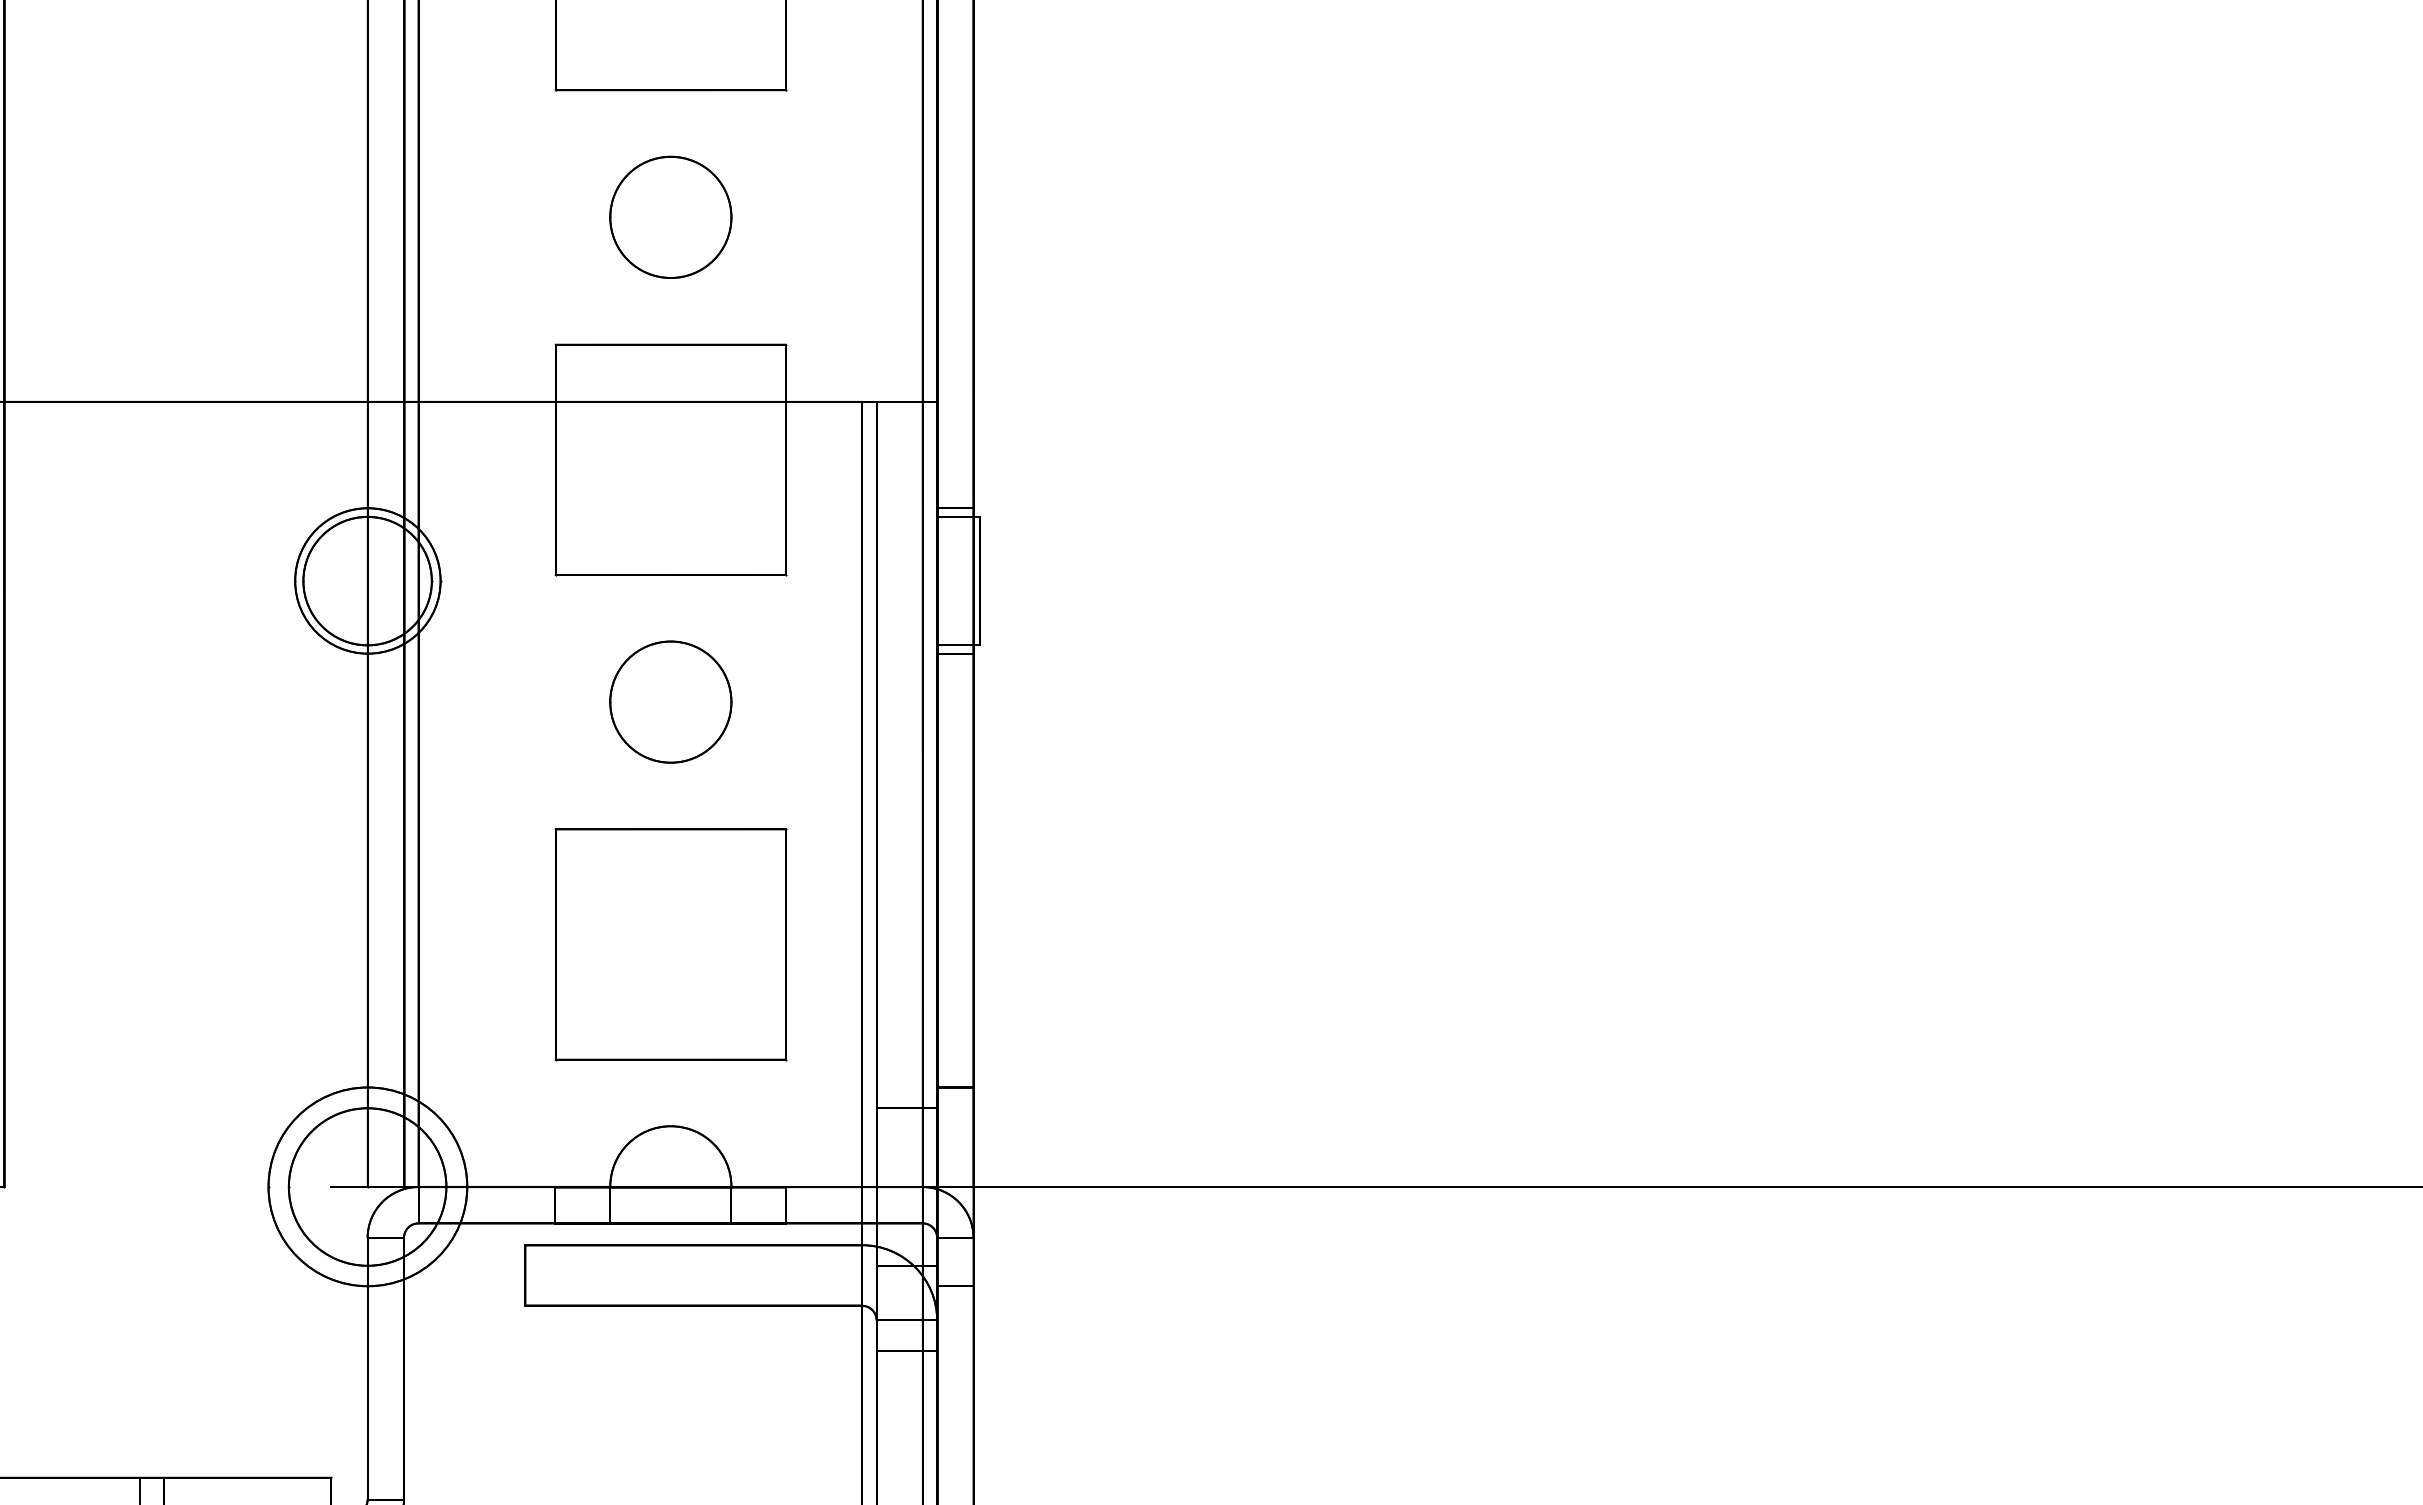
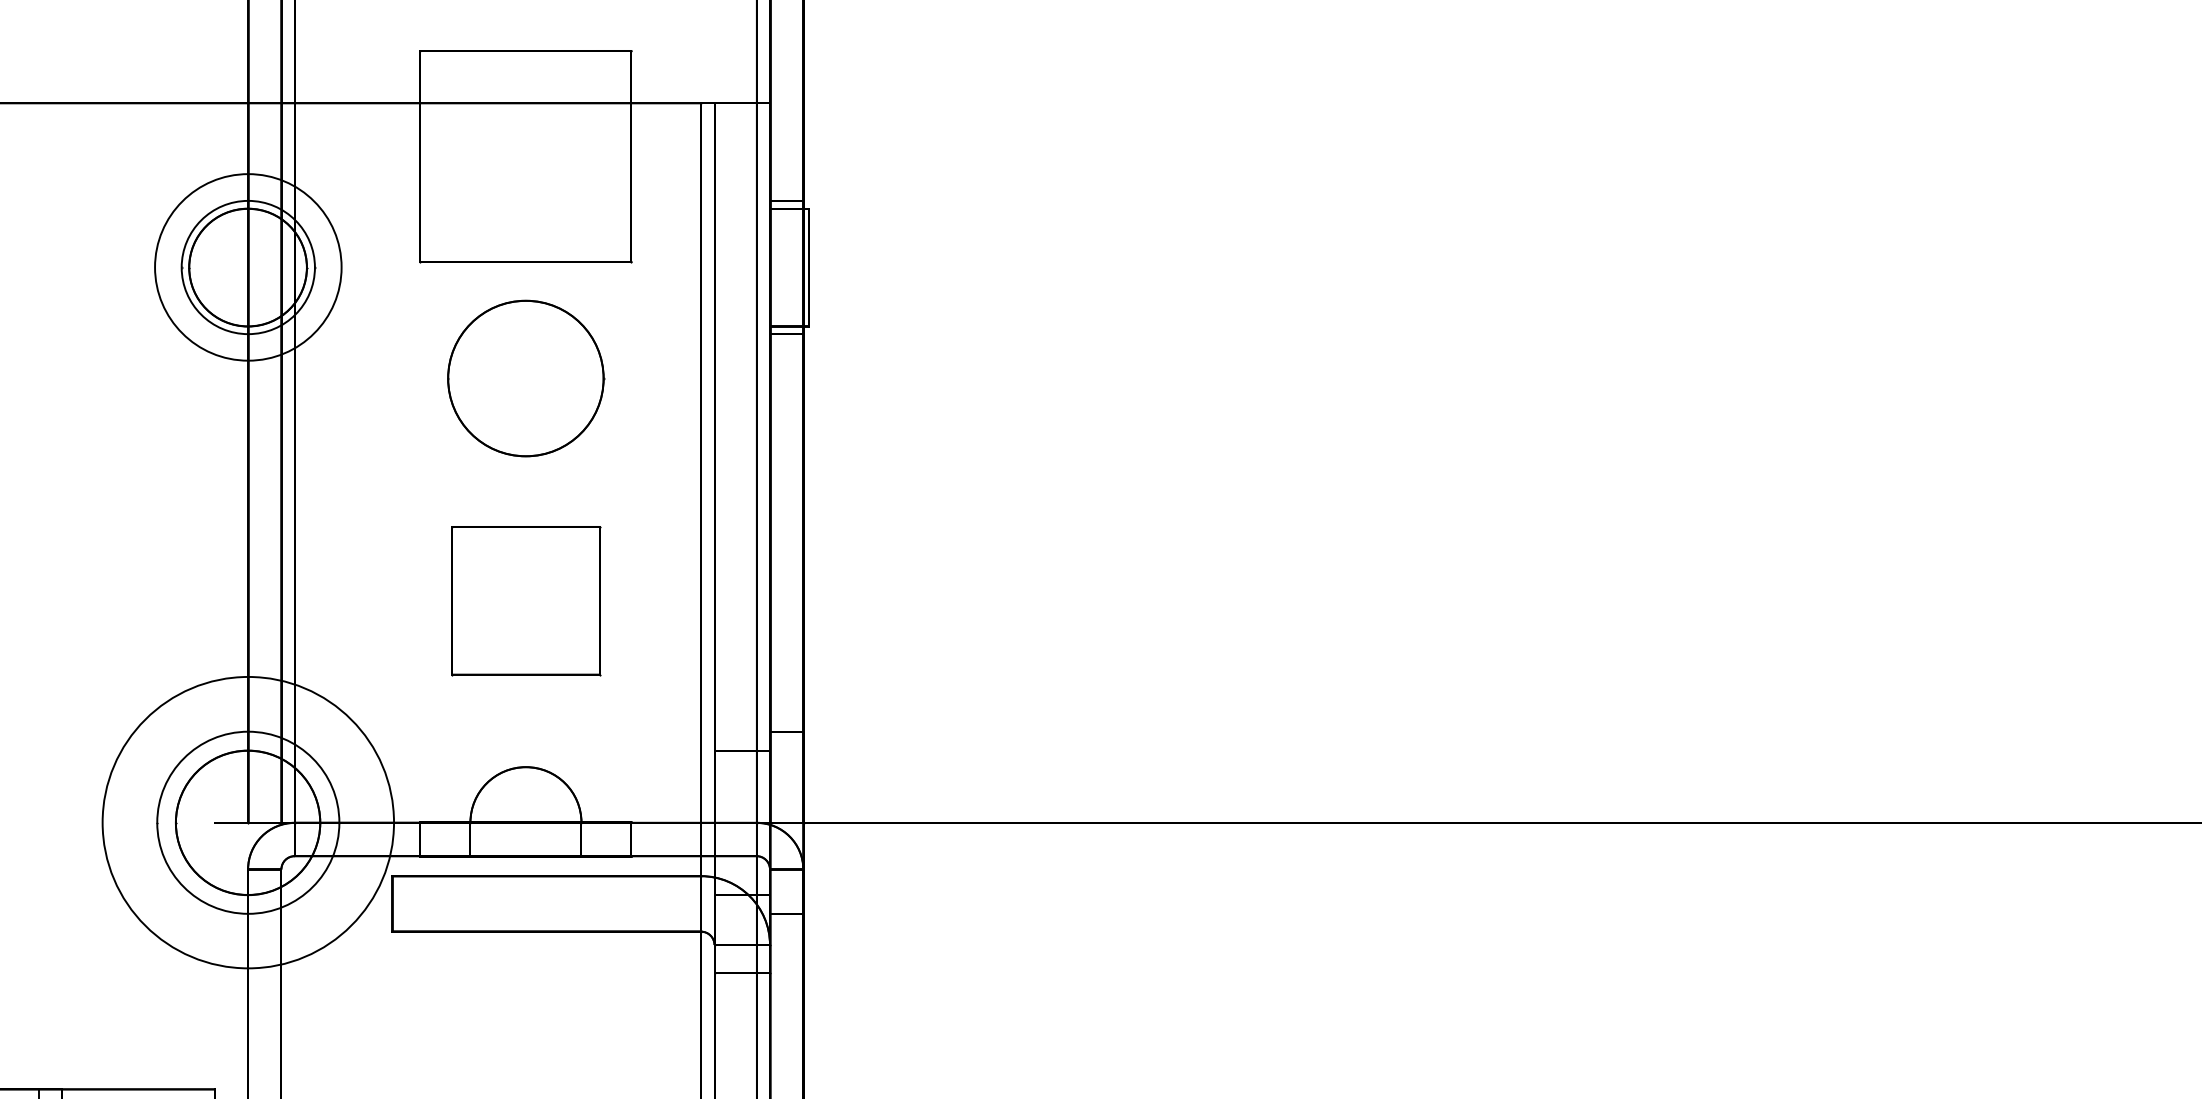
circle: (367, 580) -> (247, 267), size x1.4
circle: (670, 701) -> (525, 377), size x1.4
part: (670, 944) -> (525, 600), size x0.7
circle: (367, 1186) -> (247, 822), size x1.6

